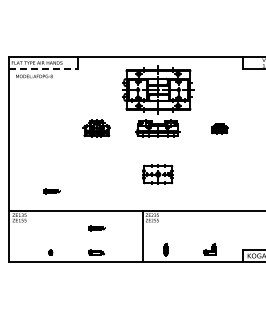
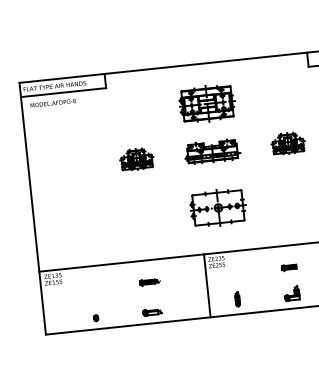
line: (43, 68) -> (63, 92), dashed -> solid
part: (157, 89) -> (206, 103), size x0.62
part: (219, 128) -> (287, 143), size x1.67
part: (157, 174) -> (217, 208), size x1.43
part: (51, 191) -> (89, 242), removed
part: (209, 228) -> (288, 267), added

